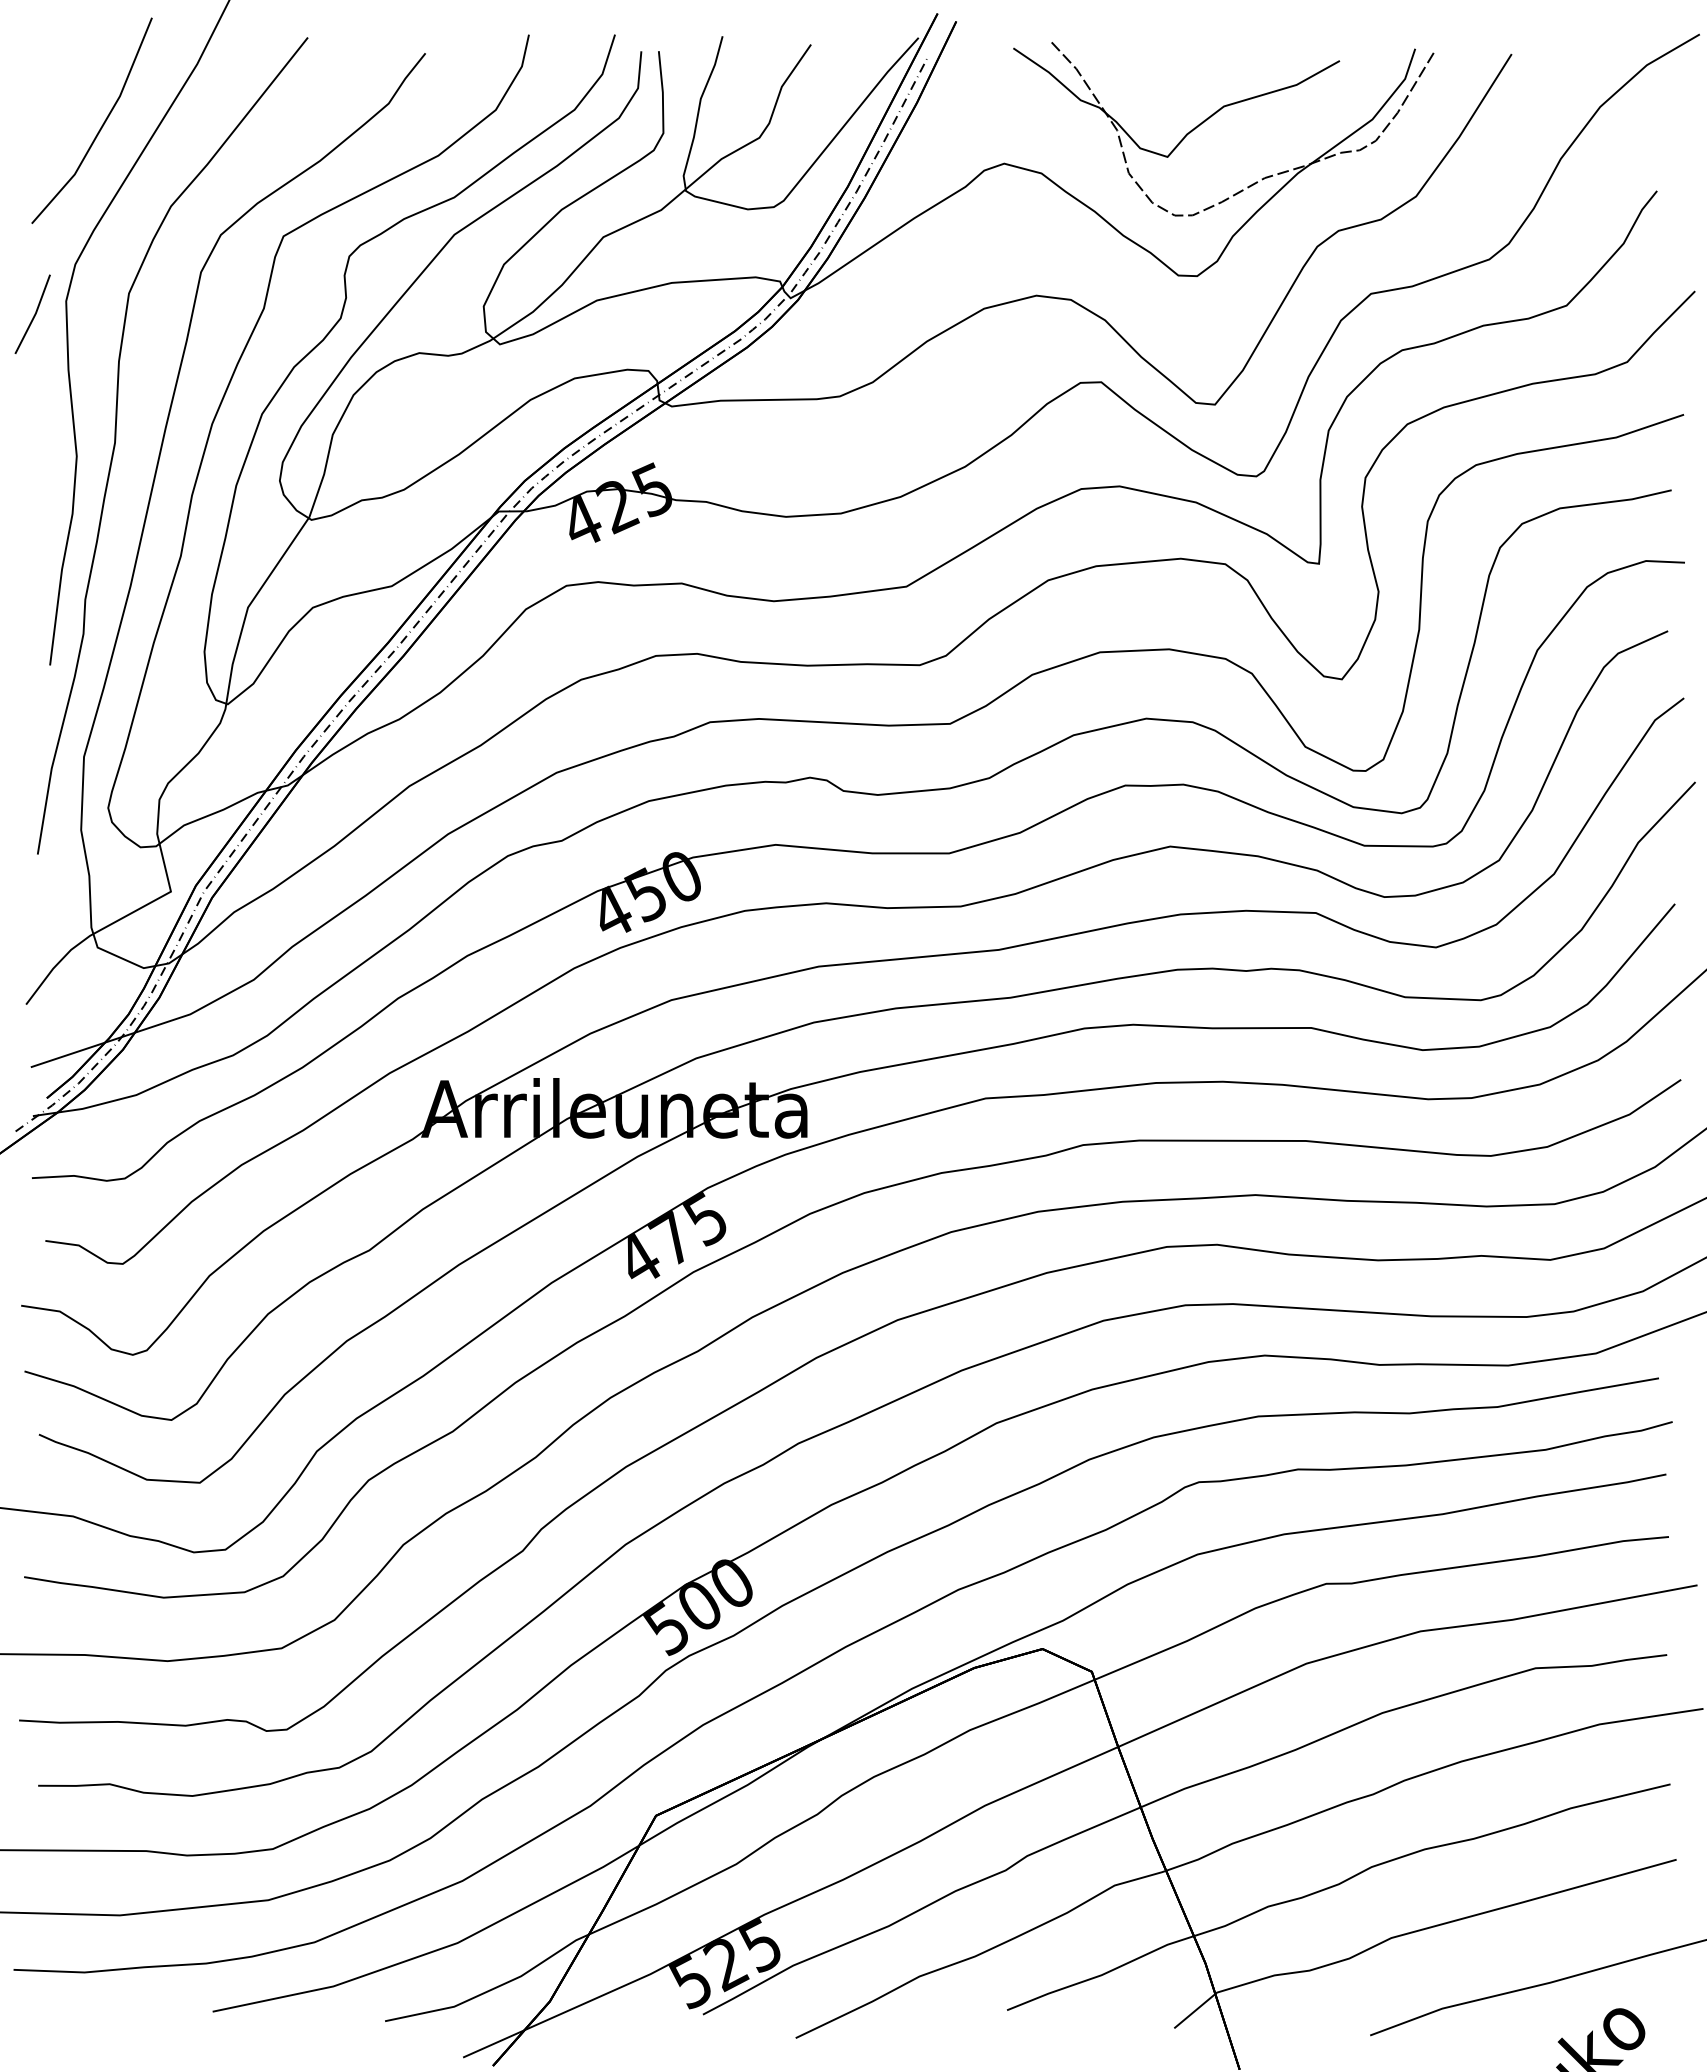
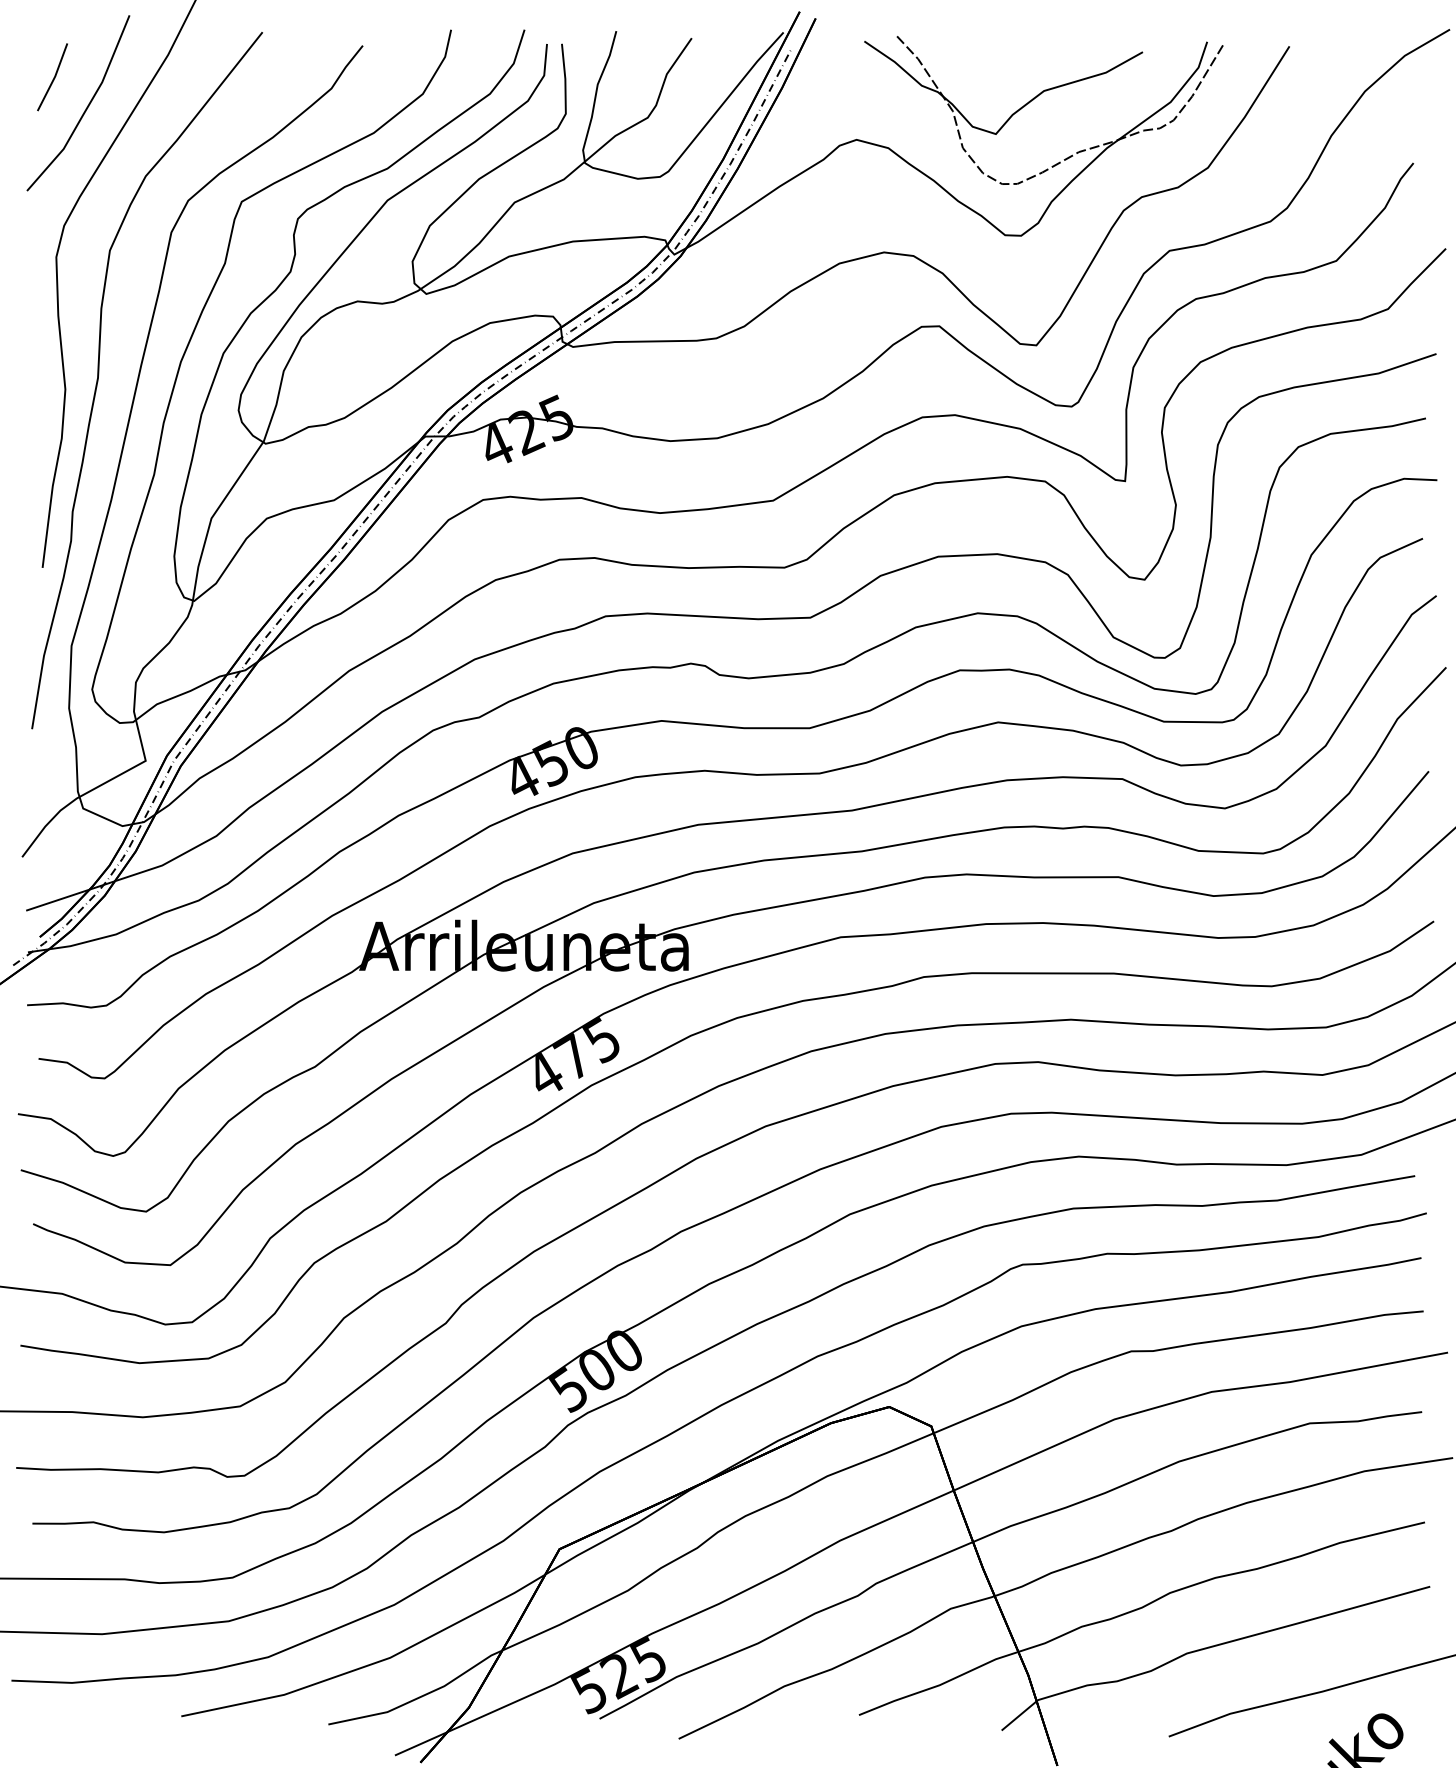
line: (34, 313) -> (54, 76), moved

